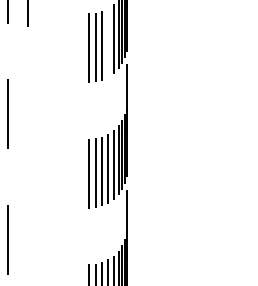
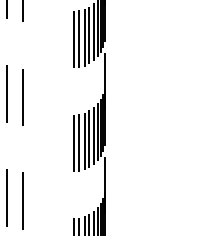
line: (108, 43) -> (89, 35), added
line: (27, 118) -> (22, 97), added
line: (27, 244) -> (22, 201), added

